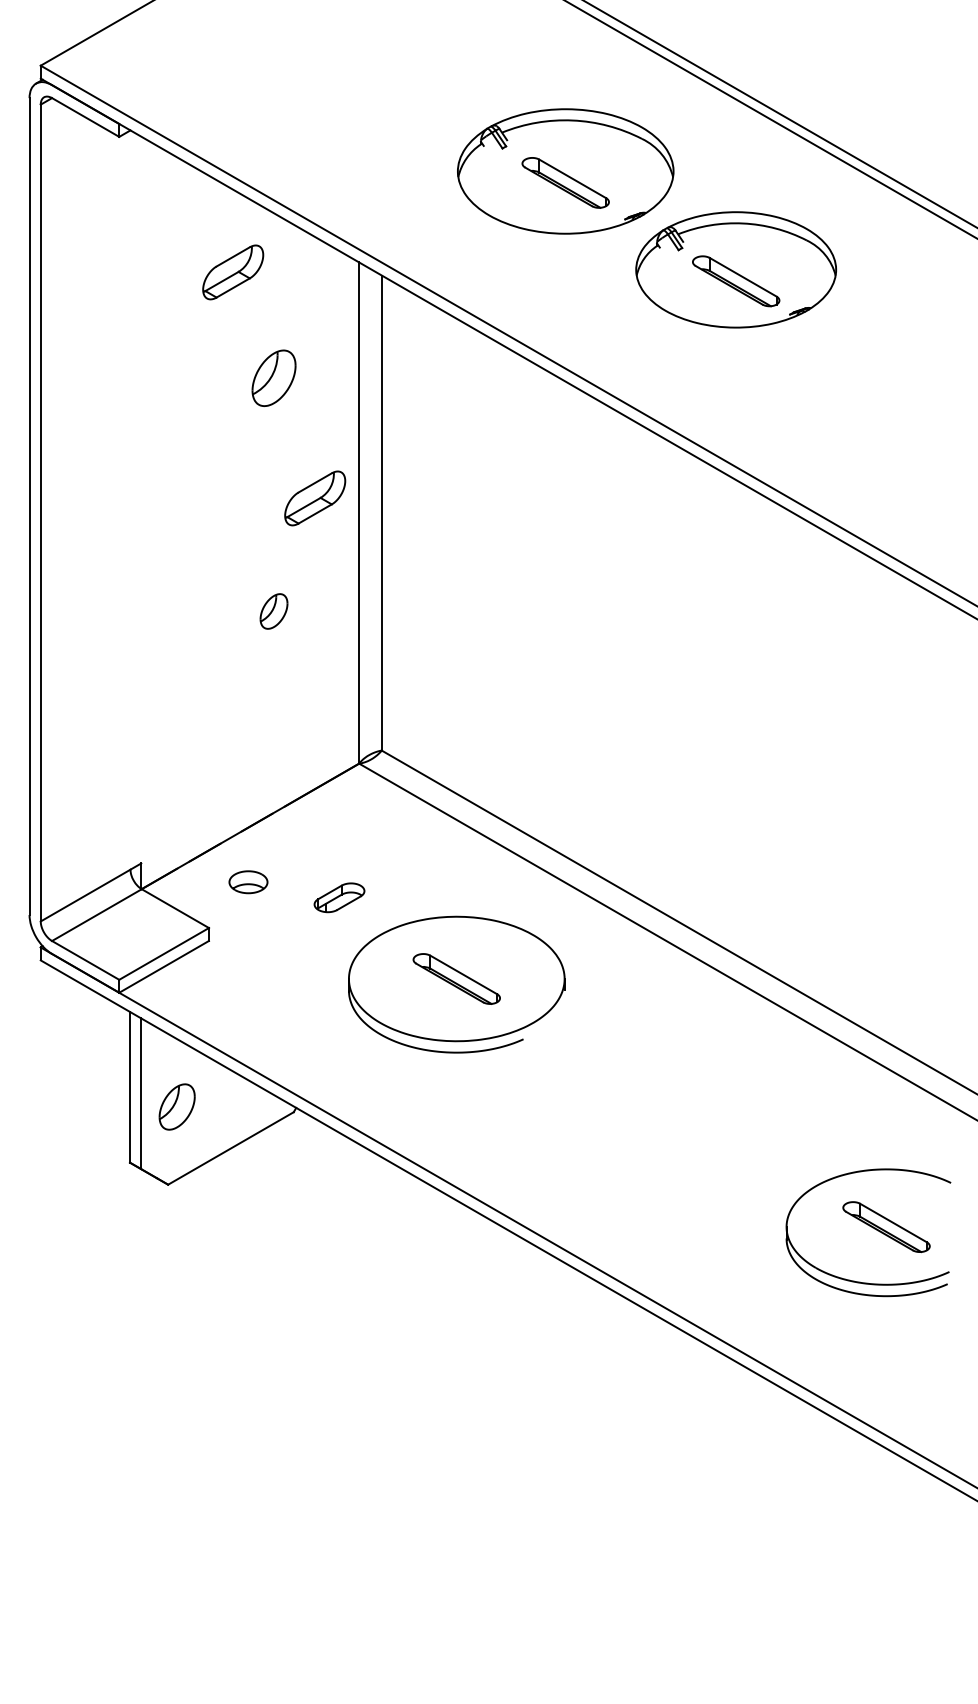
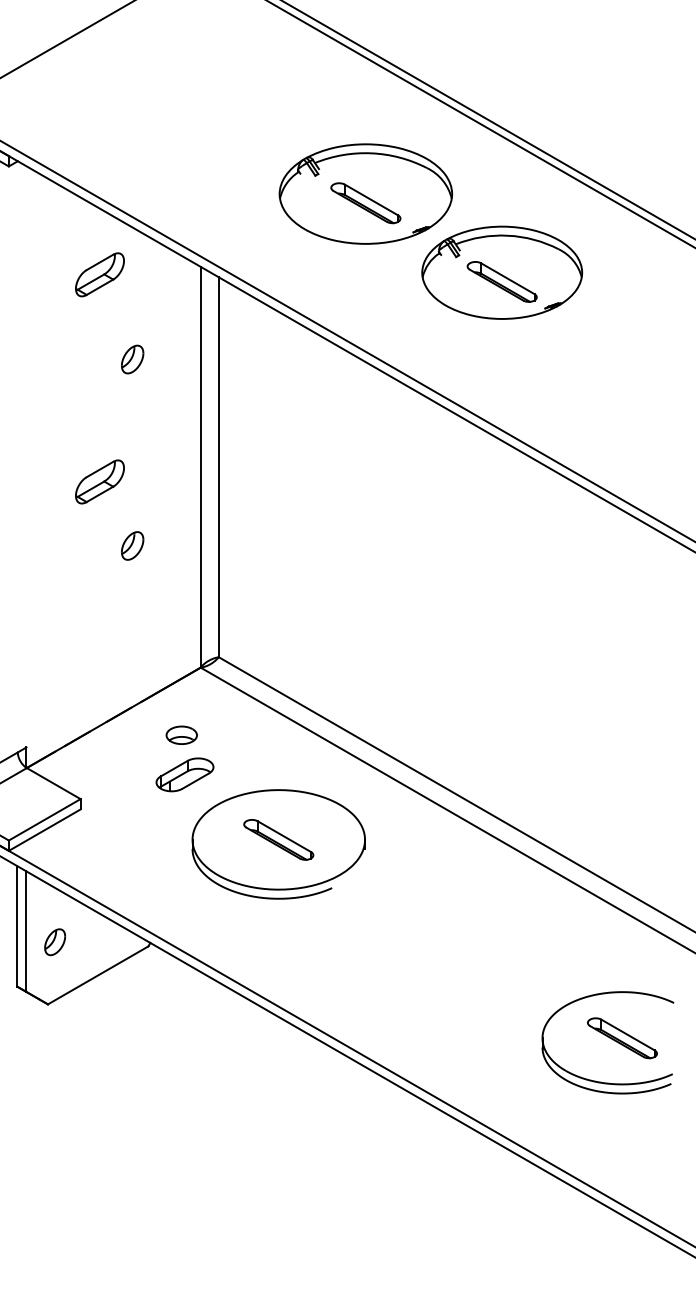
part: (273, 378) -> (132, 359), size x0.62
part: (315, 498) -> (100, 482), moved
part: (248, 882) -> (181, 735), moved
part: (339, 897) -> (184, 774), size x1.43
part: (176, 1106) -> (54, 941), size x0.71

